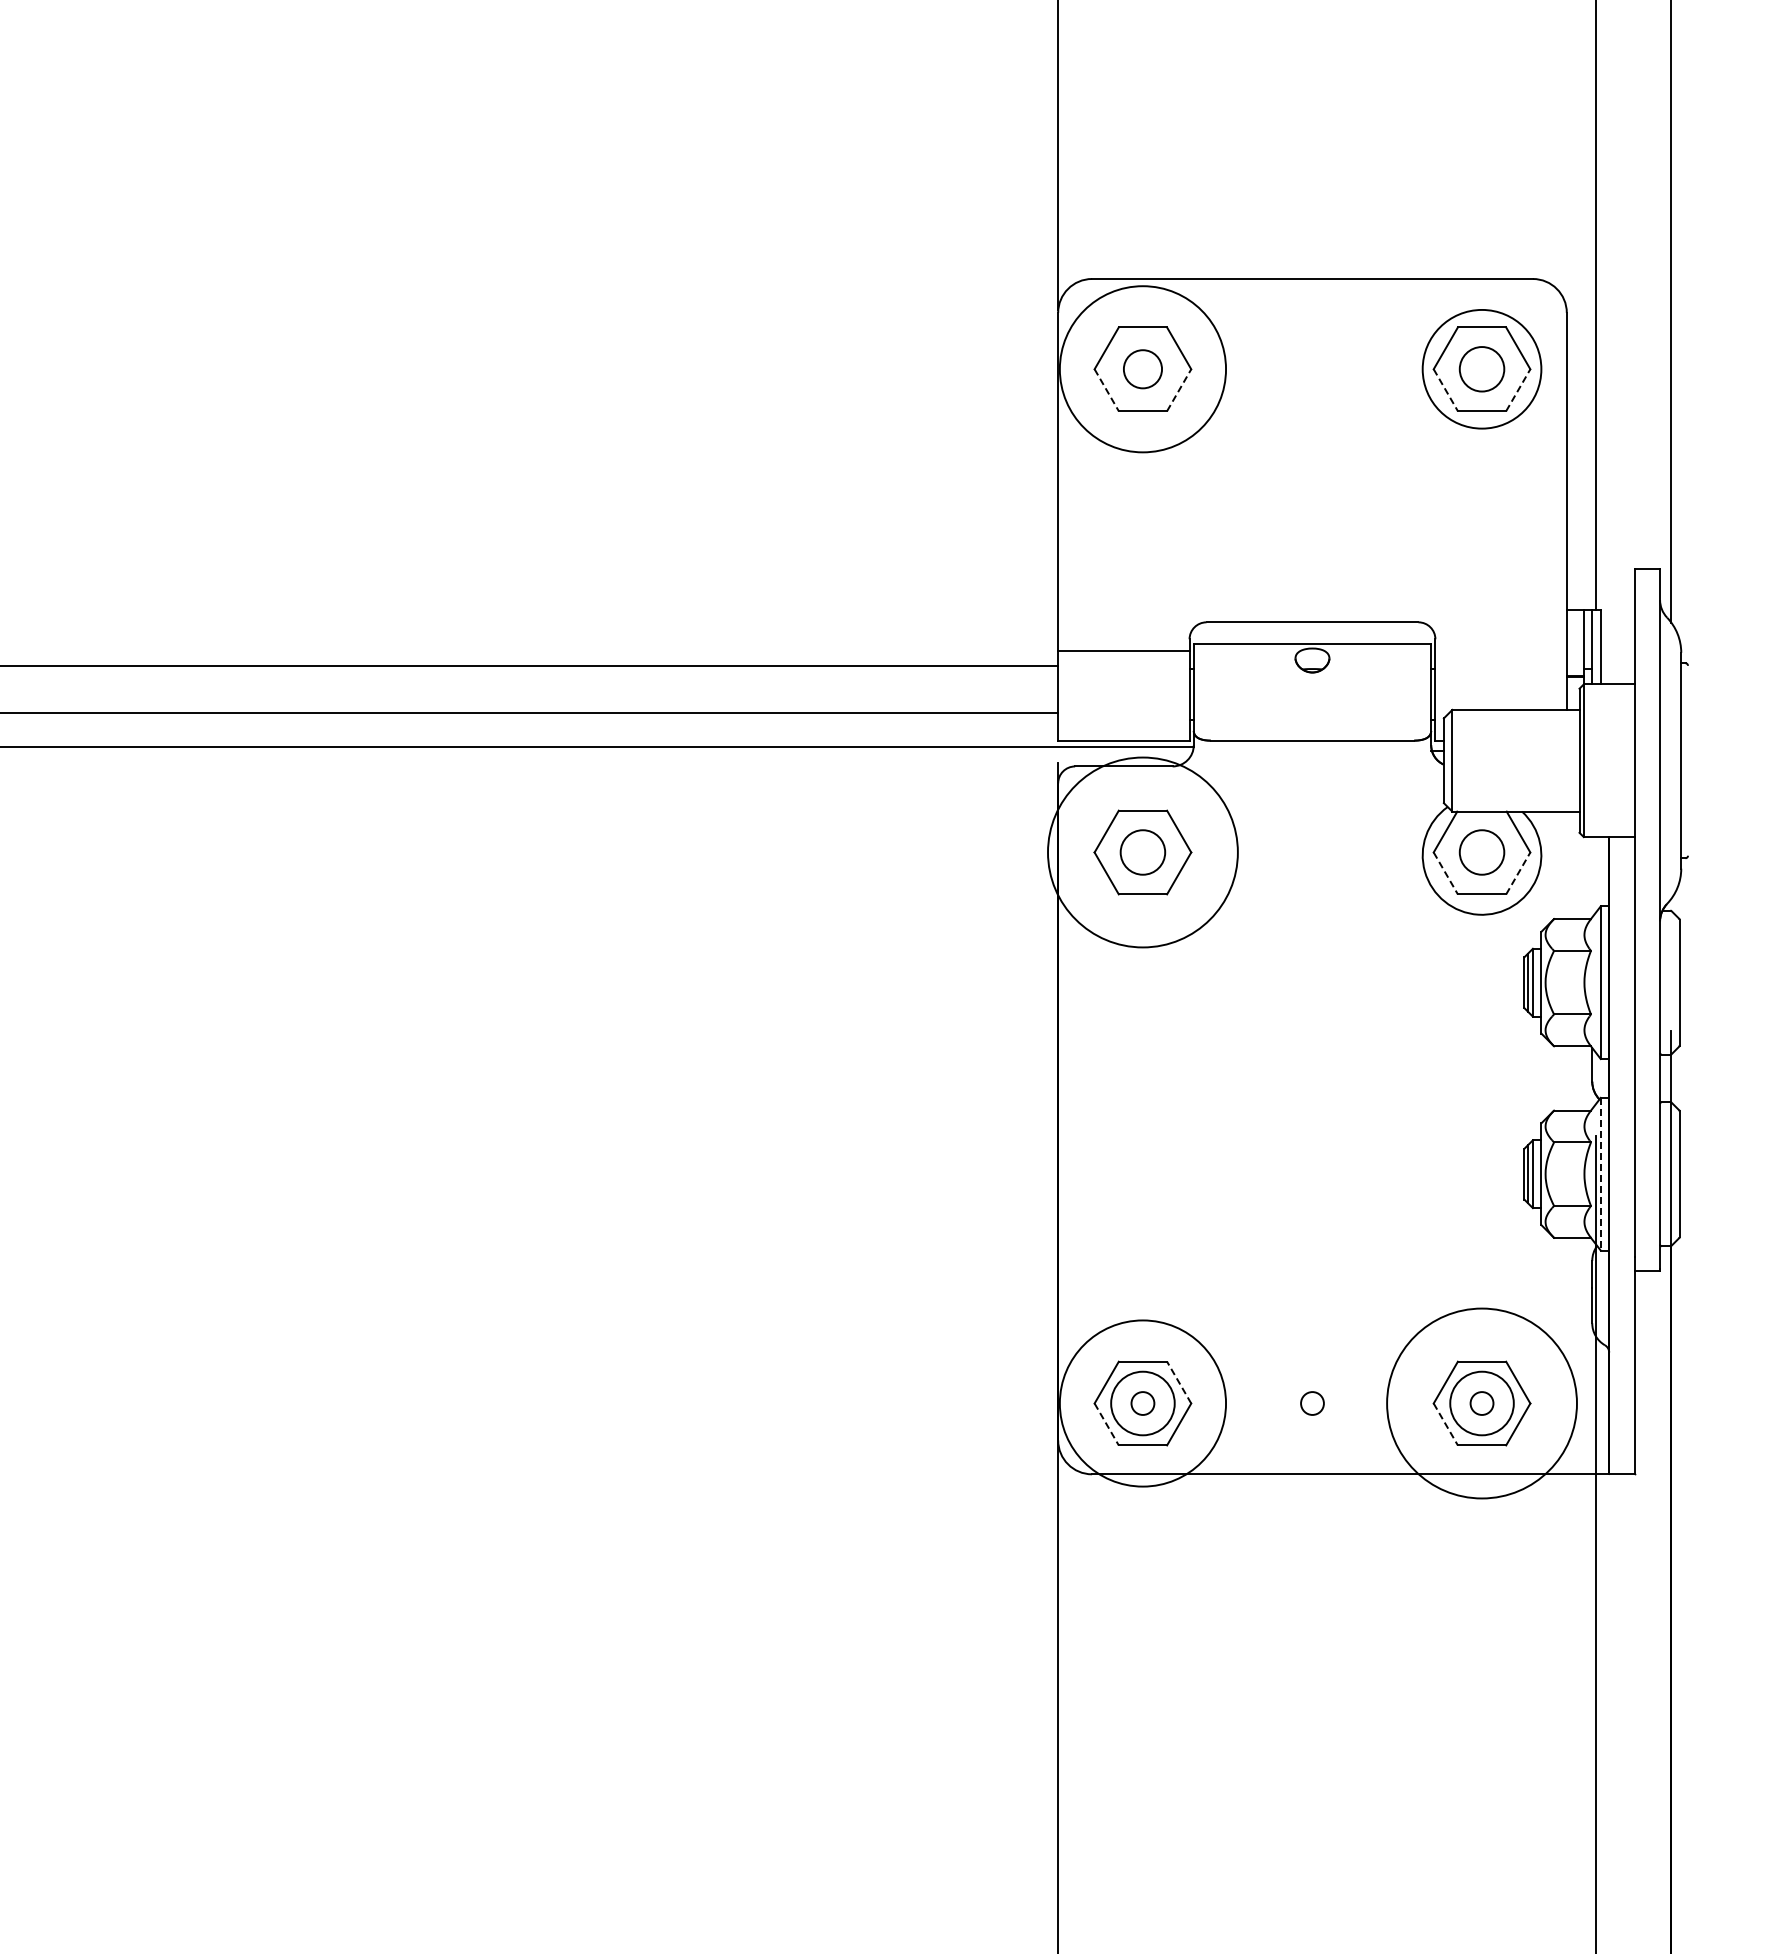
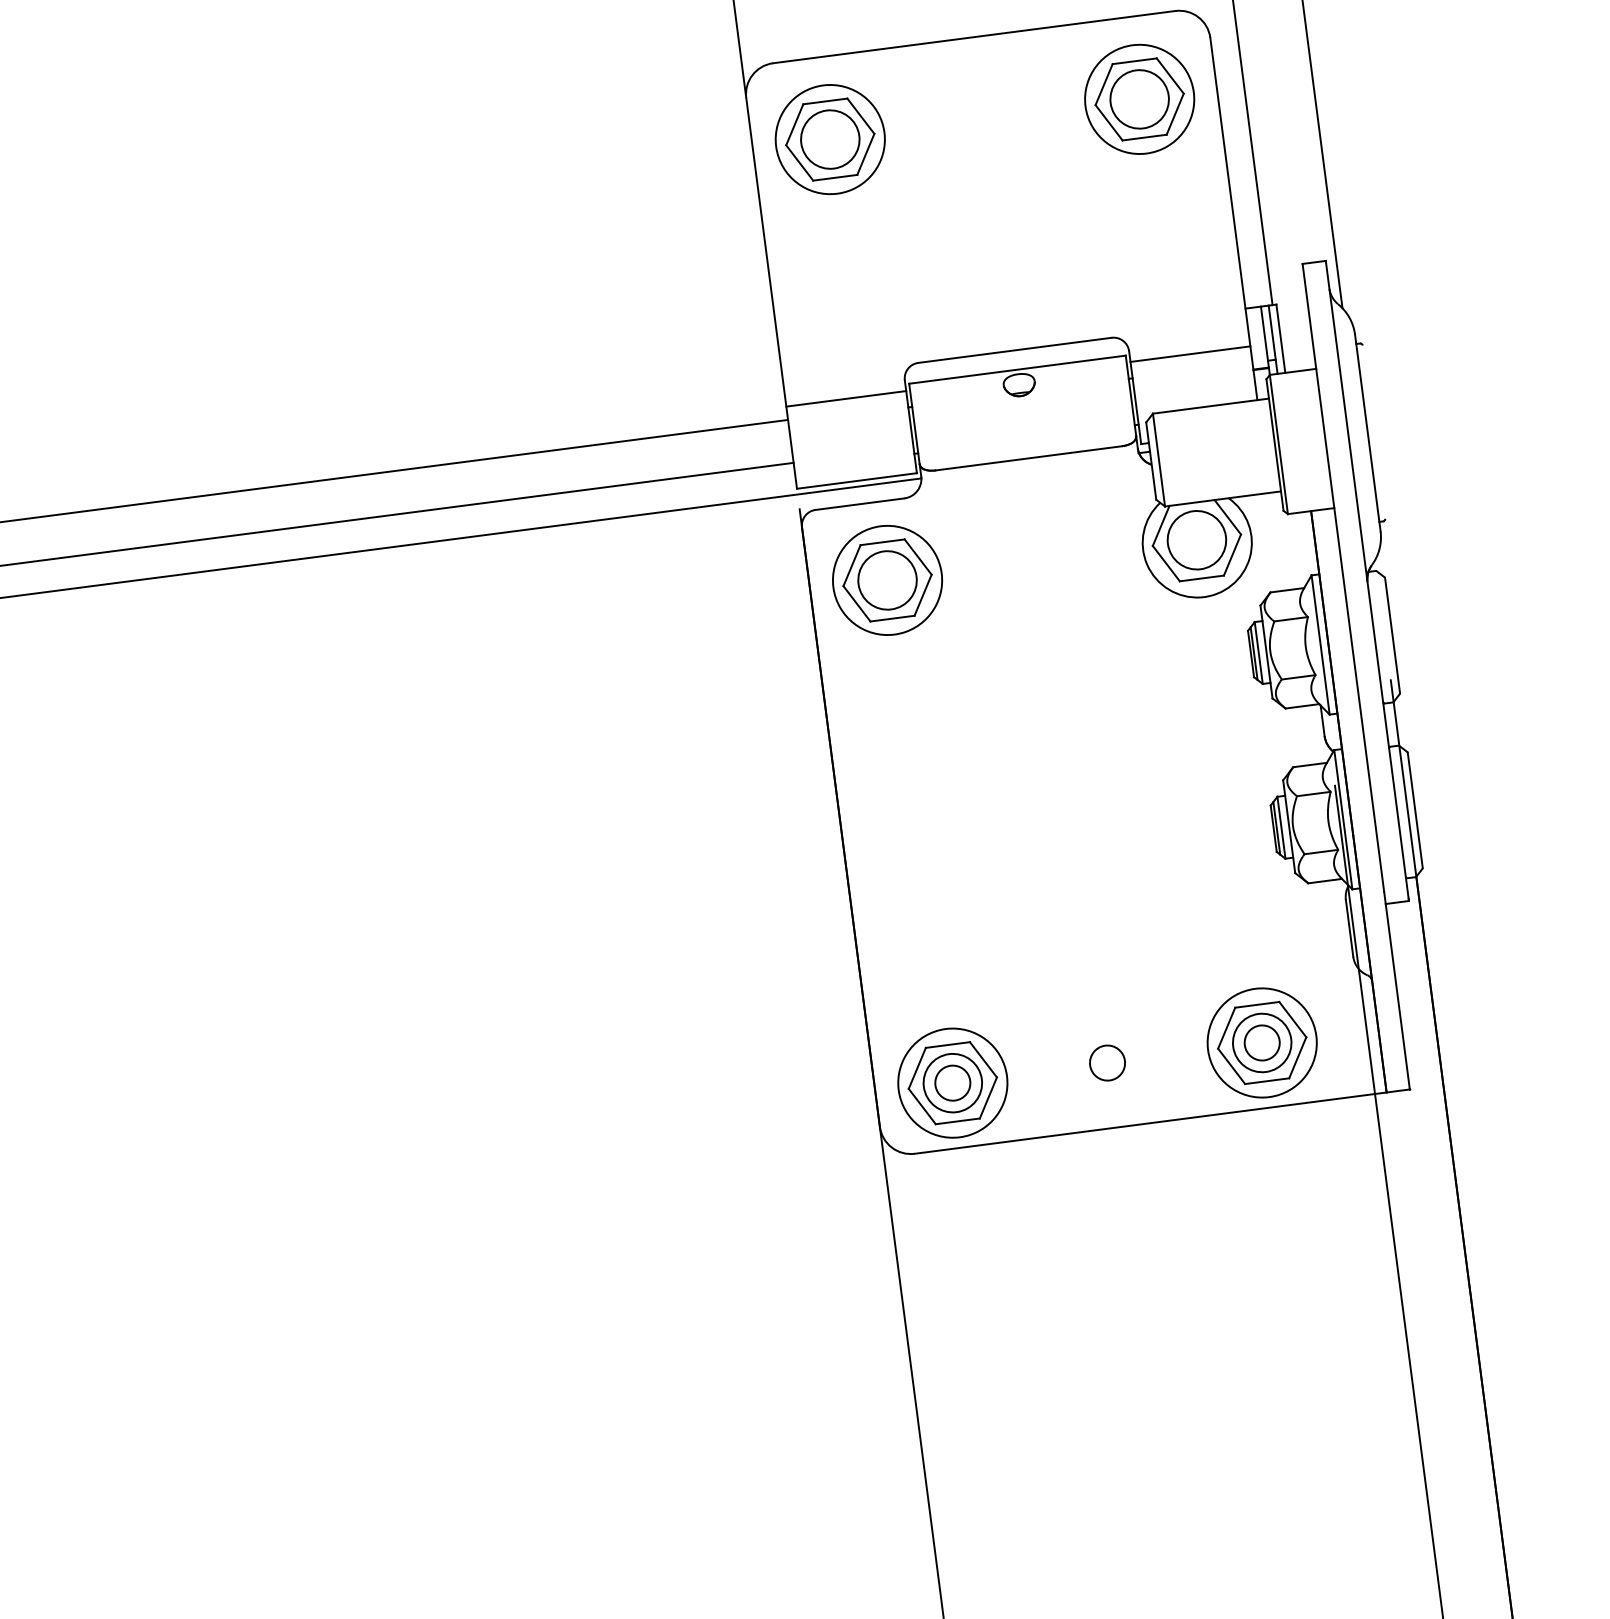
circle: (1142, 368) -> (829, 138), size x0.71
circle: (1142, 369) -> (829, 139), size x1.67
circle: (1481, 369) -> (1139, 99), size x1.43
line: (1179, 389) -> (866, 153), dashed -> solid
line: (1518, 389) -> (1175, 113), dashed -> solid
line: (1106, 390) -> (799, 163), dashed -> solid
line: (1446, 390) -> (1109, 122), dashed -> solid
line: (1500, 650) -> (1189, 353), added
circle: (1142, 852) -> (887, 580), size x0.62
circle: (1142, 852) -> (887, 580), size x1.43
circle: (1481, 852) -> (1196, 540), size x1.43
line: (1446, 873) -> (1166, 563), dashed -> solid
line: (1518, 873) -> (1232, 555), dashed -> solid
line: (1600, 1174) -> (1343, 820), dashed -> solid
line: (1178, 1382) -> (982, 1059), dashed -> solid
circle: (1142, 1403) -> (952, 1083), size x0.71
circle: (1142, 1403) -> (952, 1083), size x1.67
circle: (1312, 1403) -> (1107, 1063), size x1.67
circle: (1481, 1403) -> (1261, 1043), size x0.62
circle: (1481, 1403) -> (1261, 1043), size x1.67
line: (1106, 1424) -> (922, 1106), dashed -> solid
line: (1446, 1424) -> (1232, 1066), dashed -> solid

